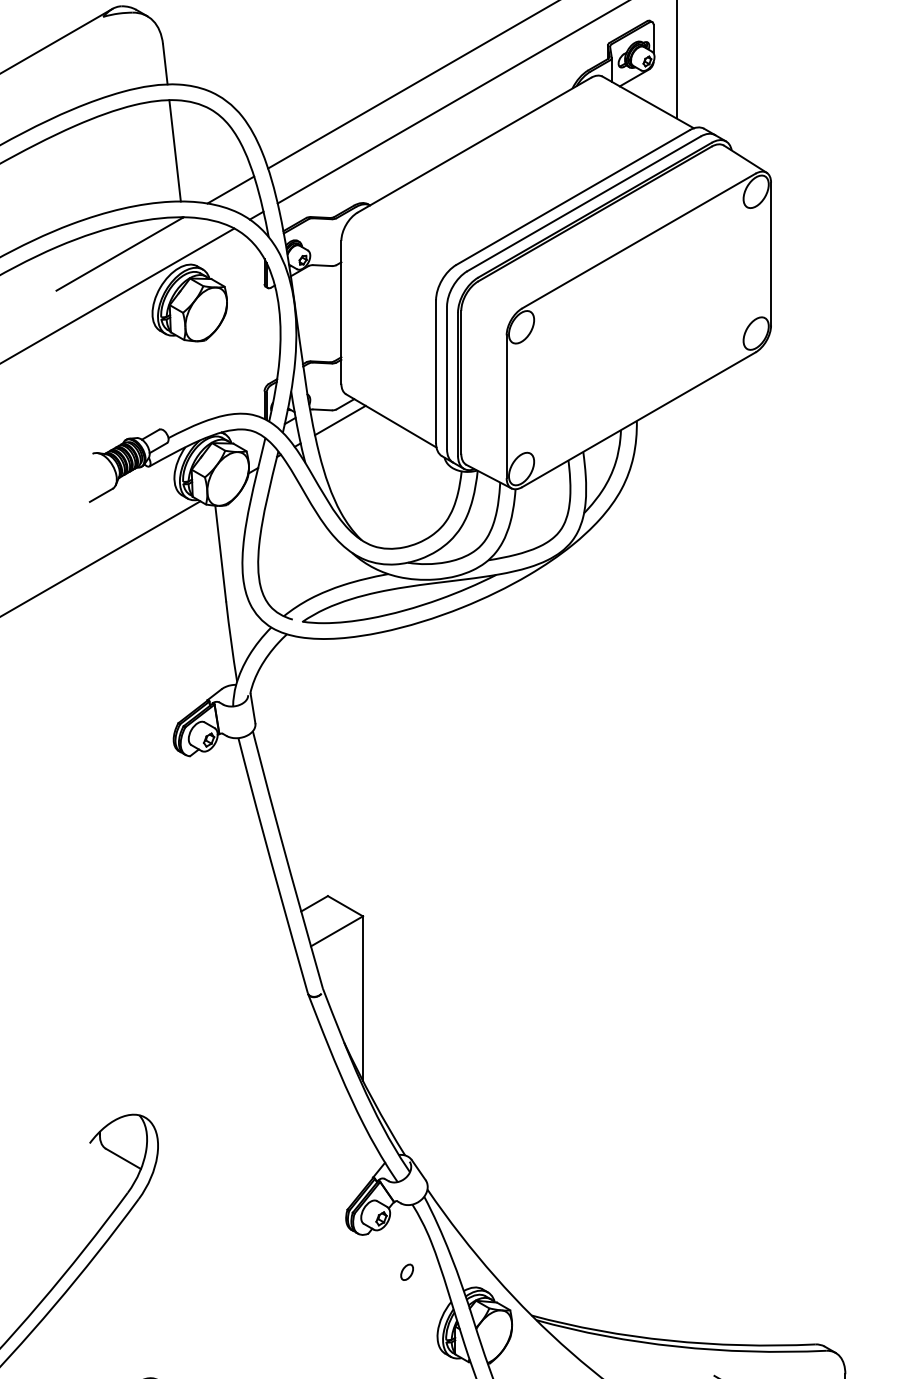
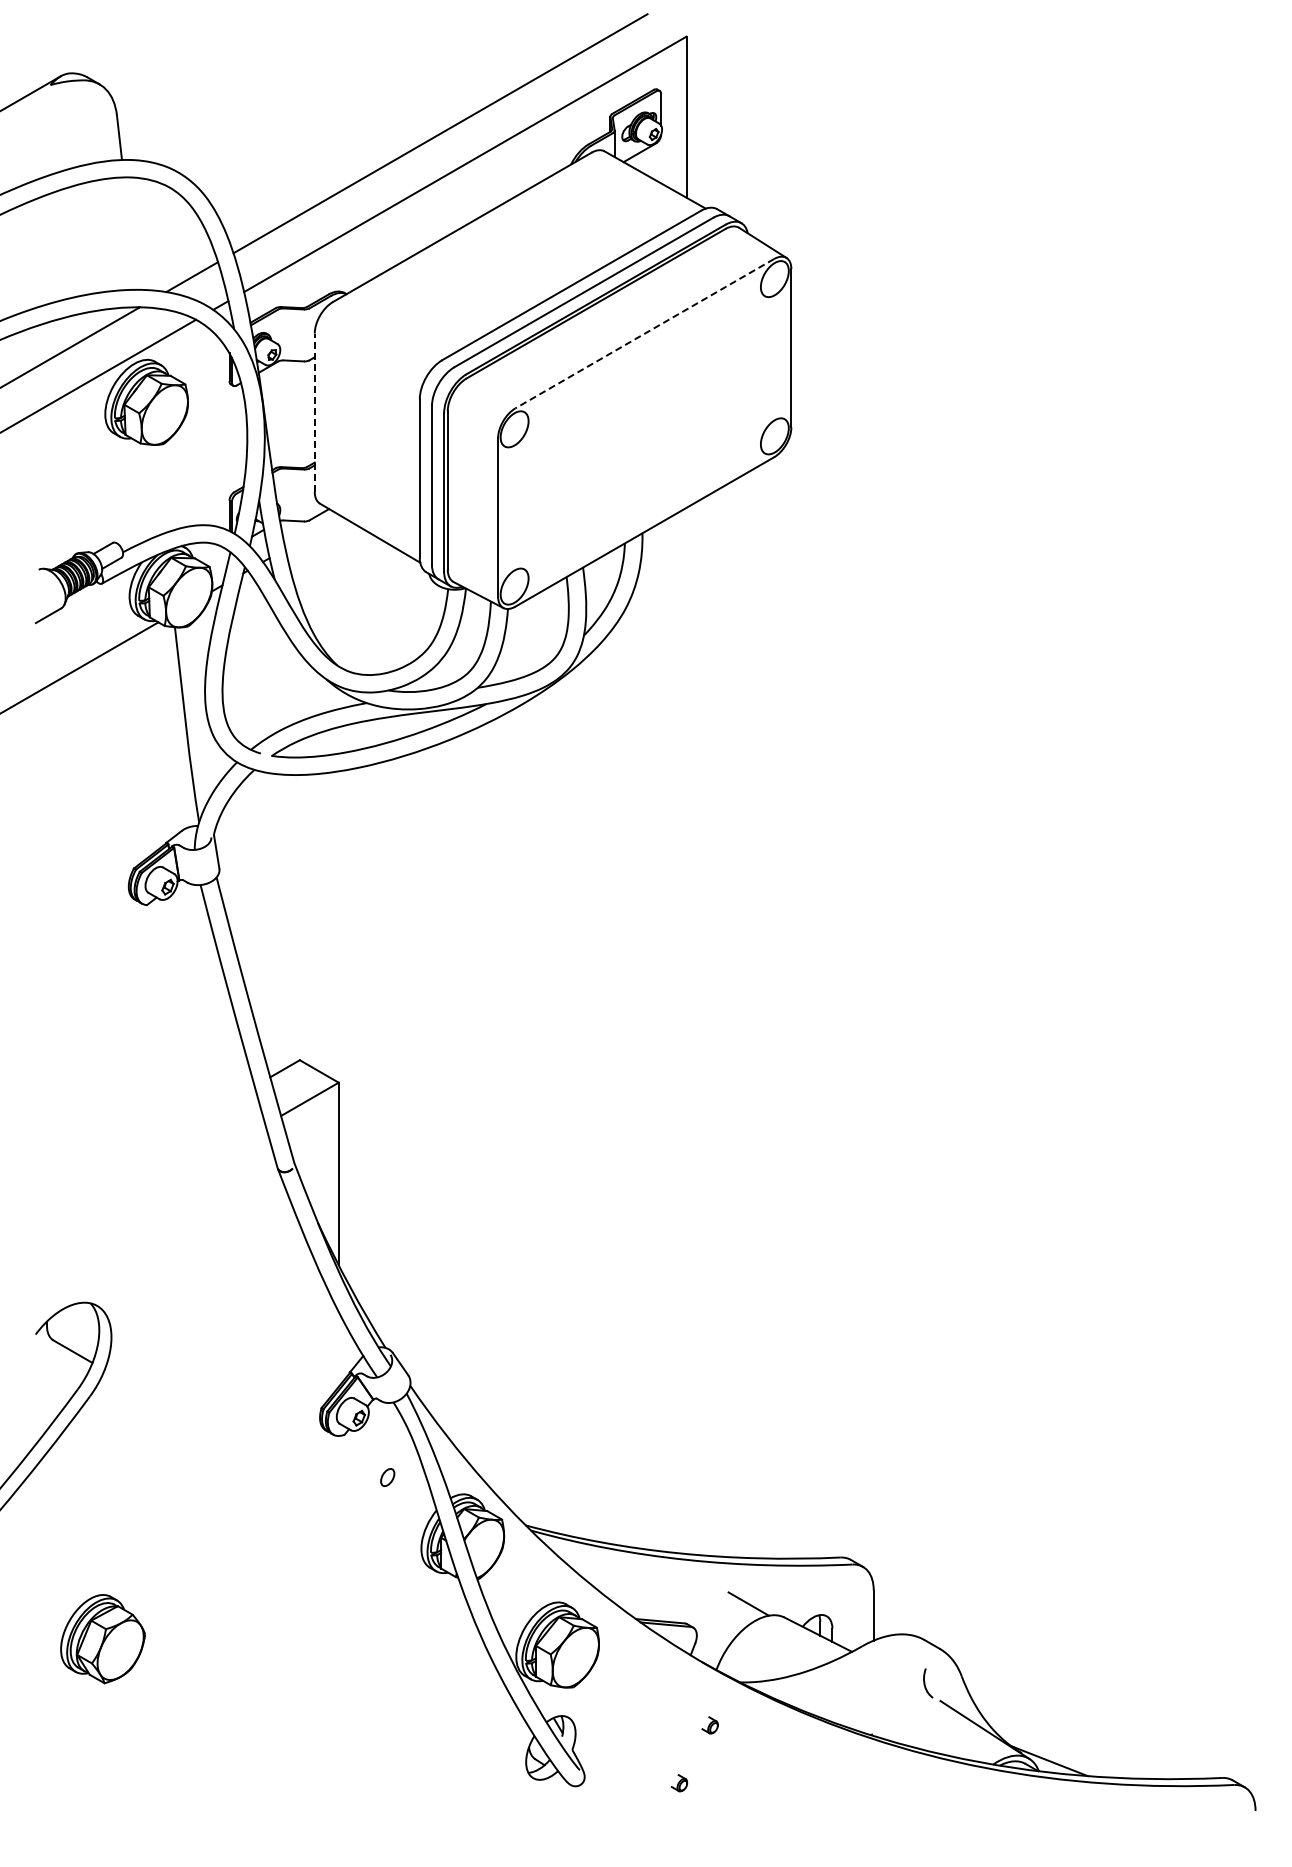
line: (174, 150) -> (129, 233), removed
line: (638, 240) -> (644, 333), solid -> dashed
line: (341, 312) -> (314, 412), solid -> dashed
line: (340, 420) -> (313, 532), removed

